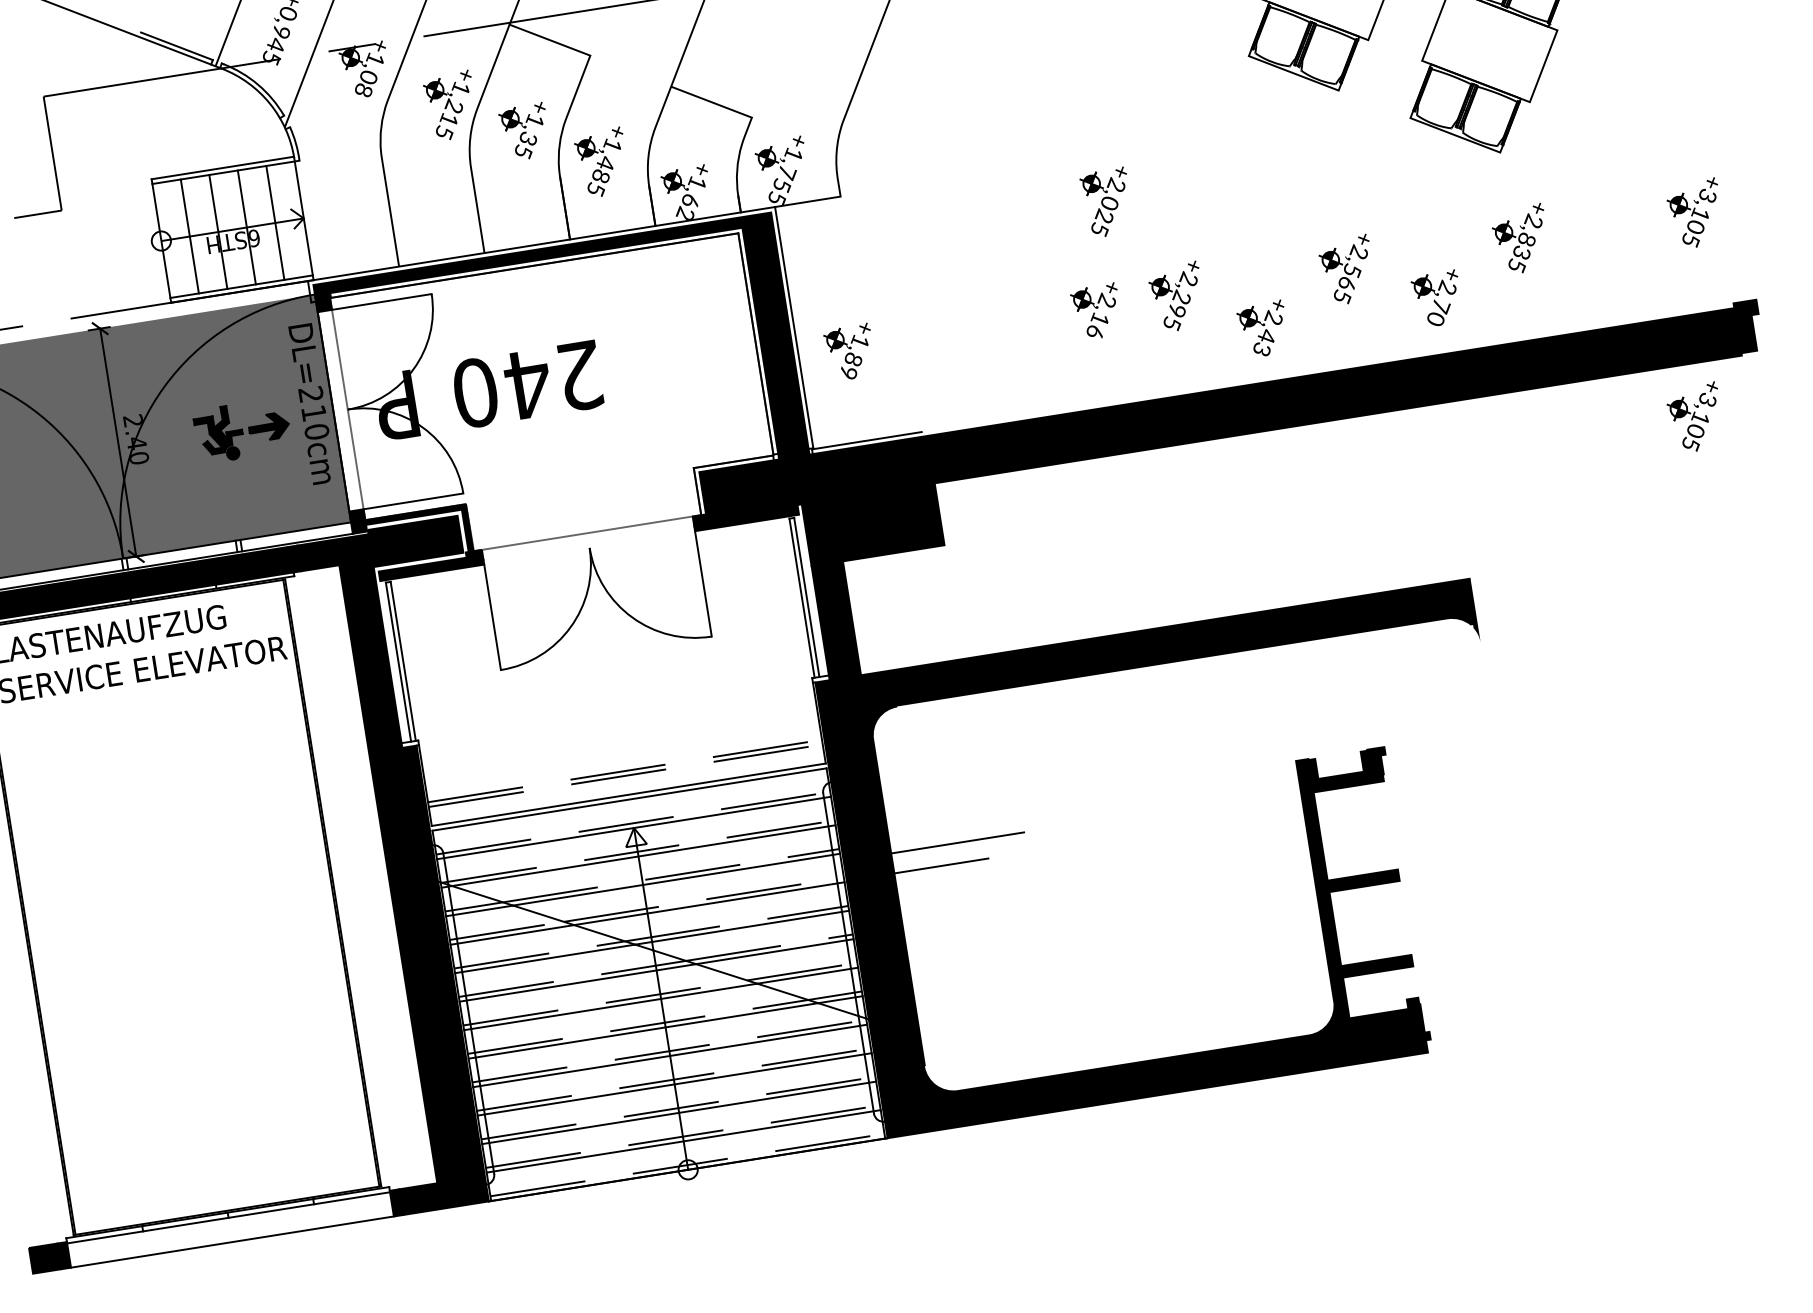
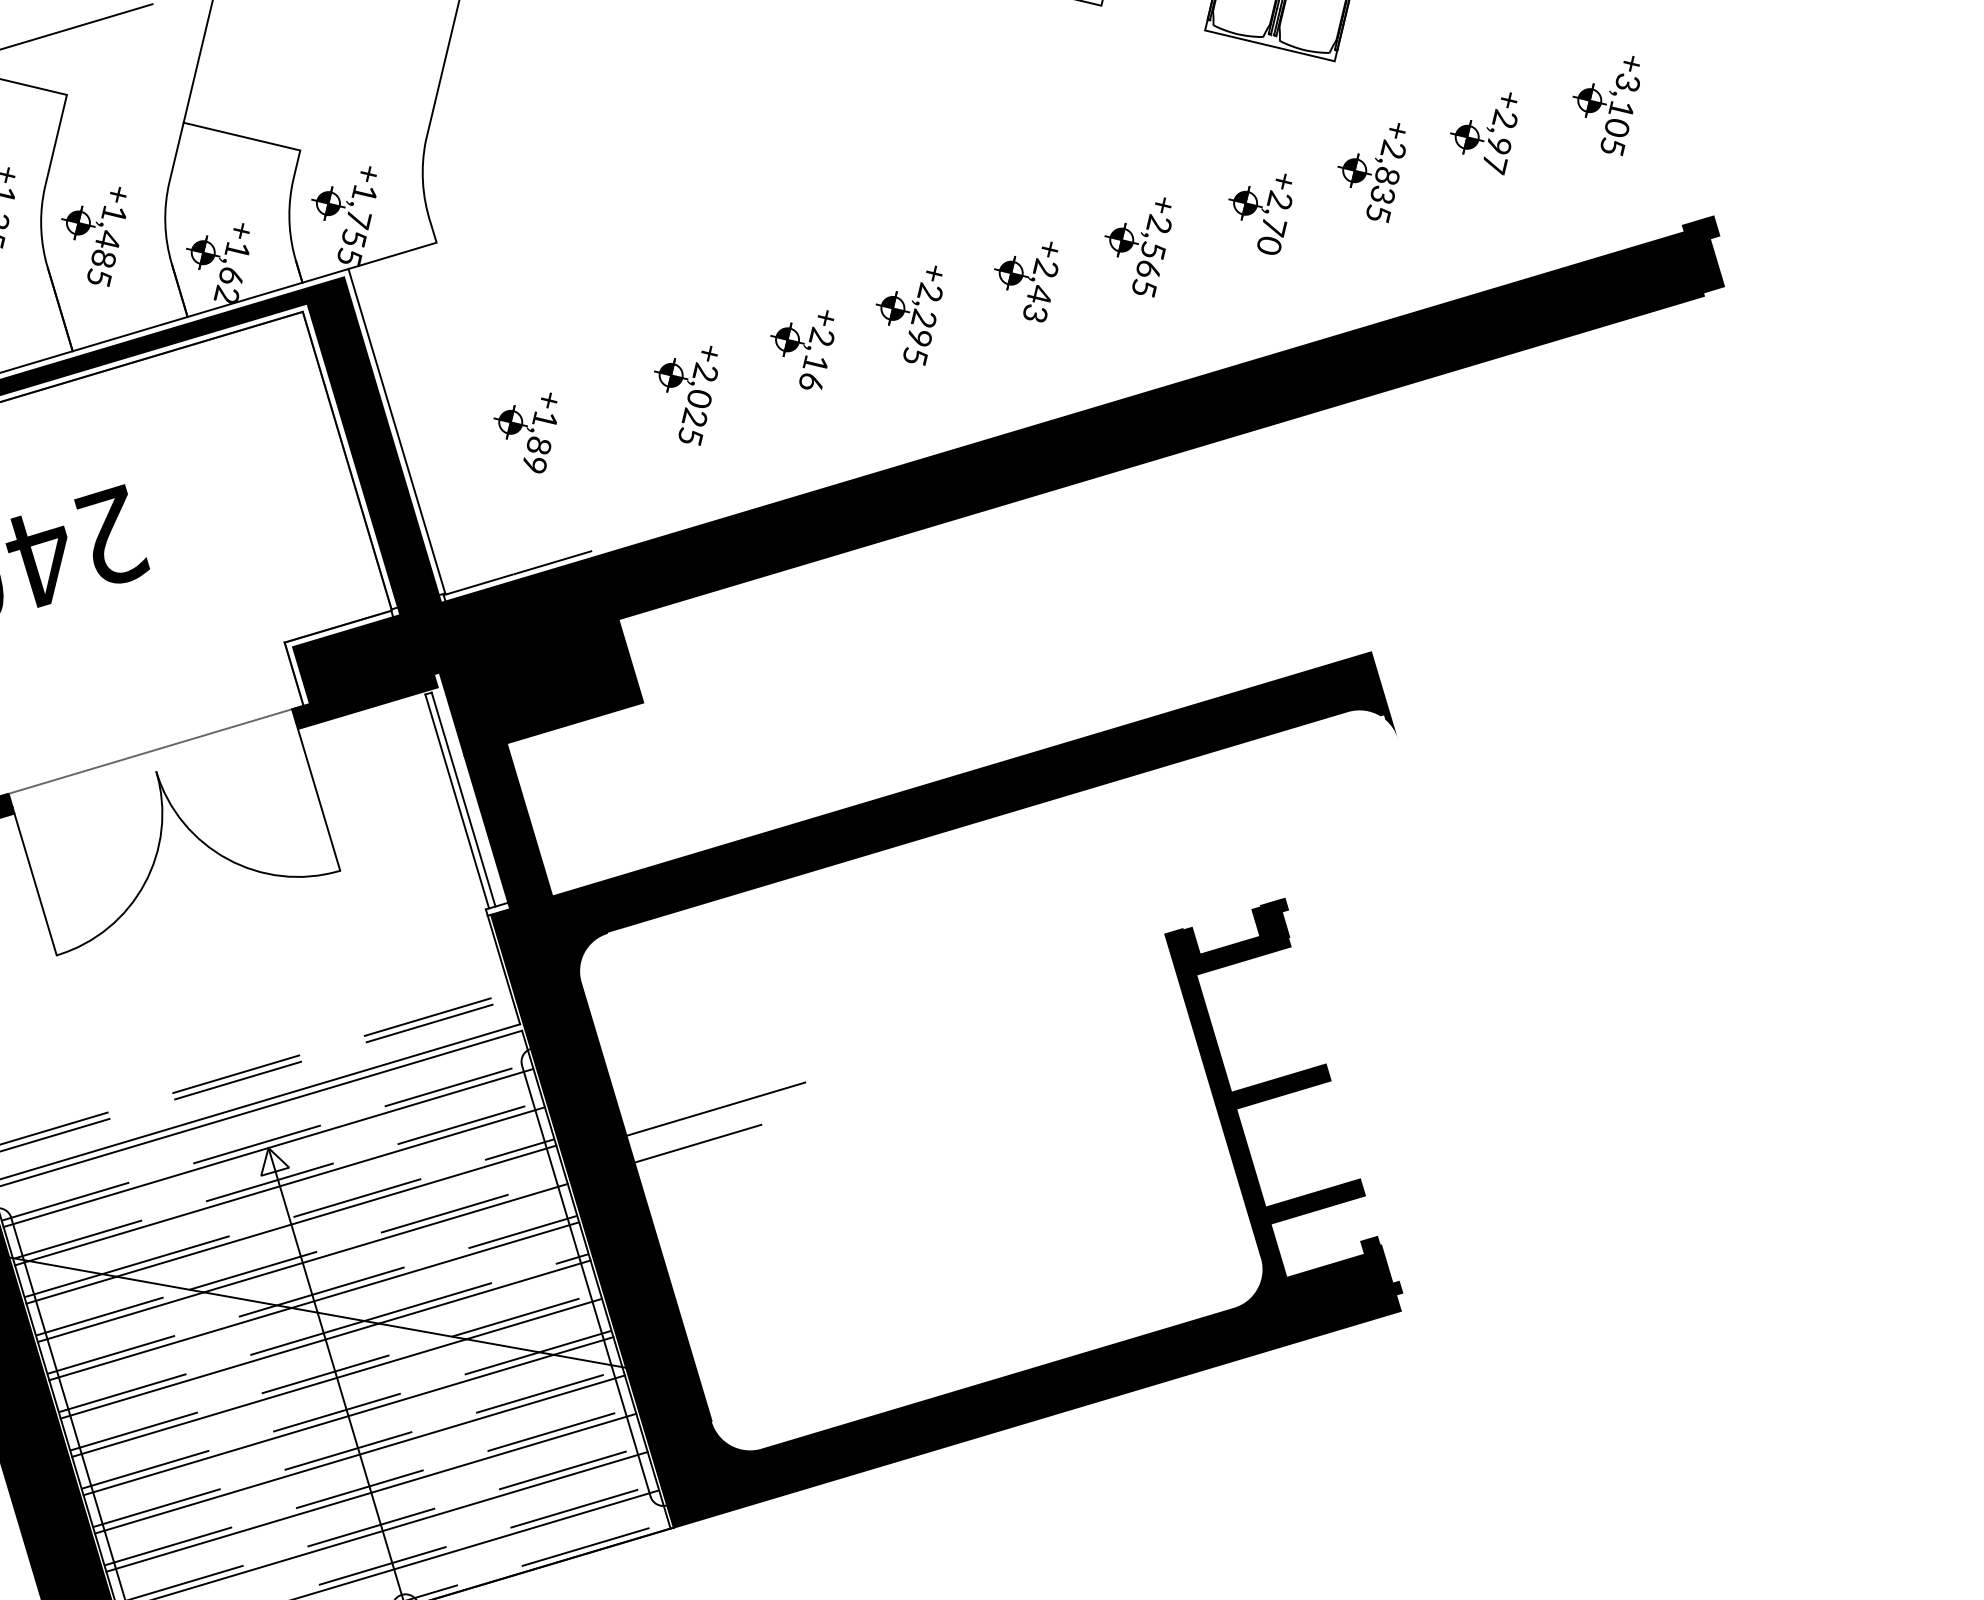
part: (1102, 201) -> (689, 397), moved
part: (1600, 220) -> (1484, 136), added
part: (1434, 297) -> (1263, 216), moved
part: (1260, 327) -> (1029, 283), moved
part: (846, 350) -> (527, 434), moved
part: (1691, 416) -> (1645, 388), removed

